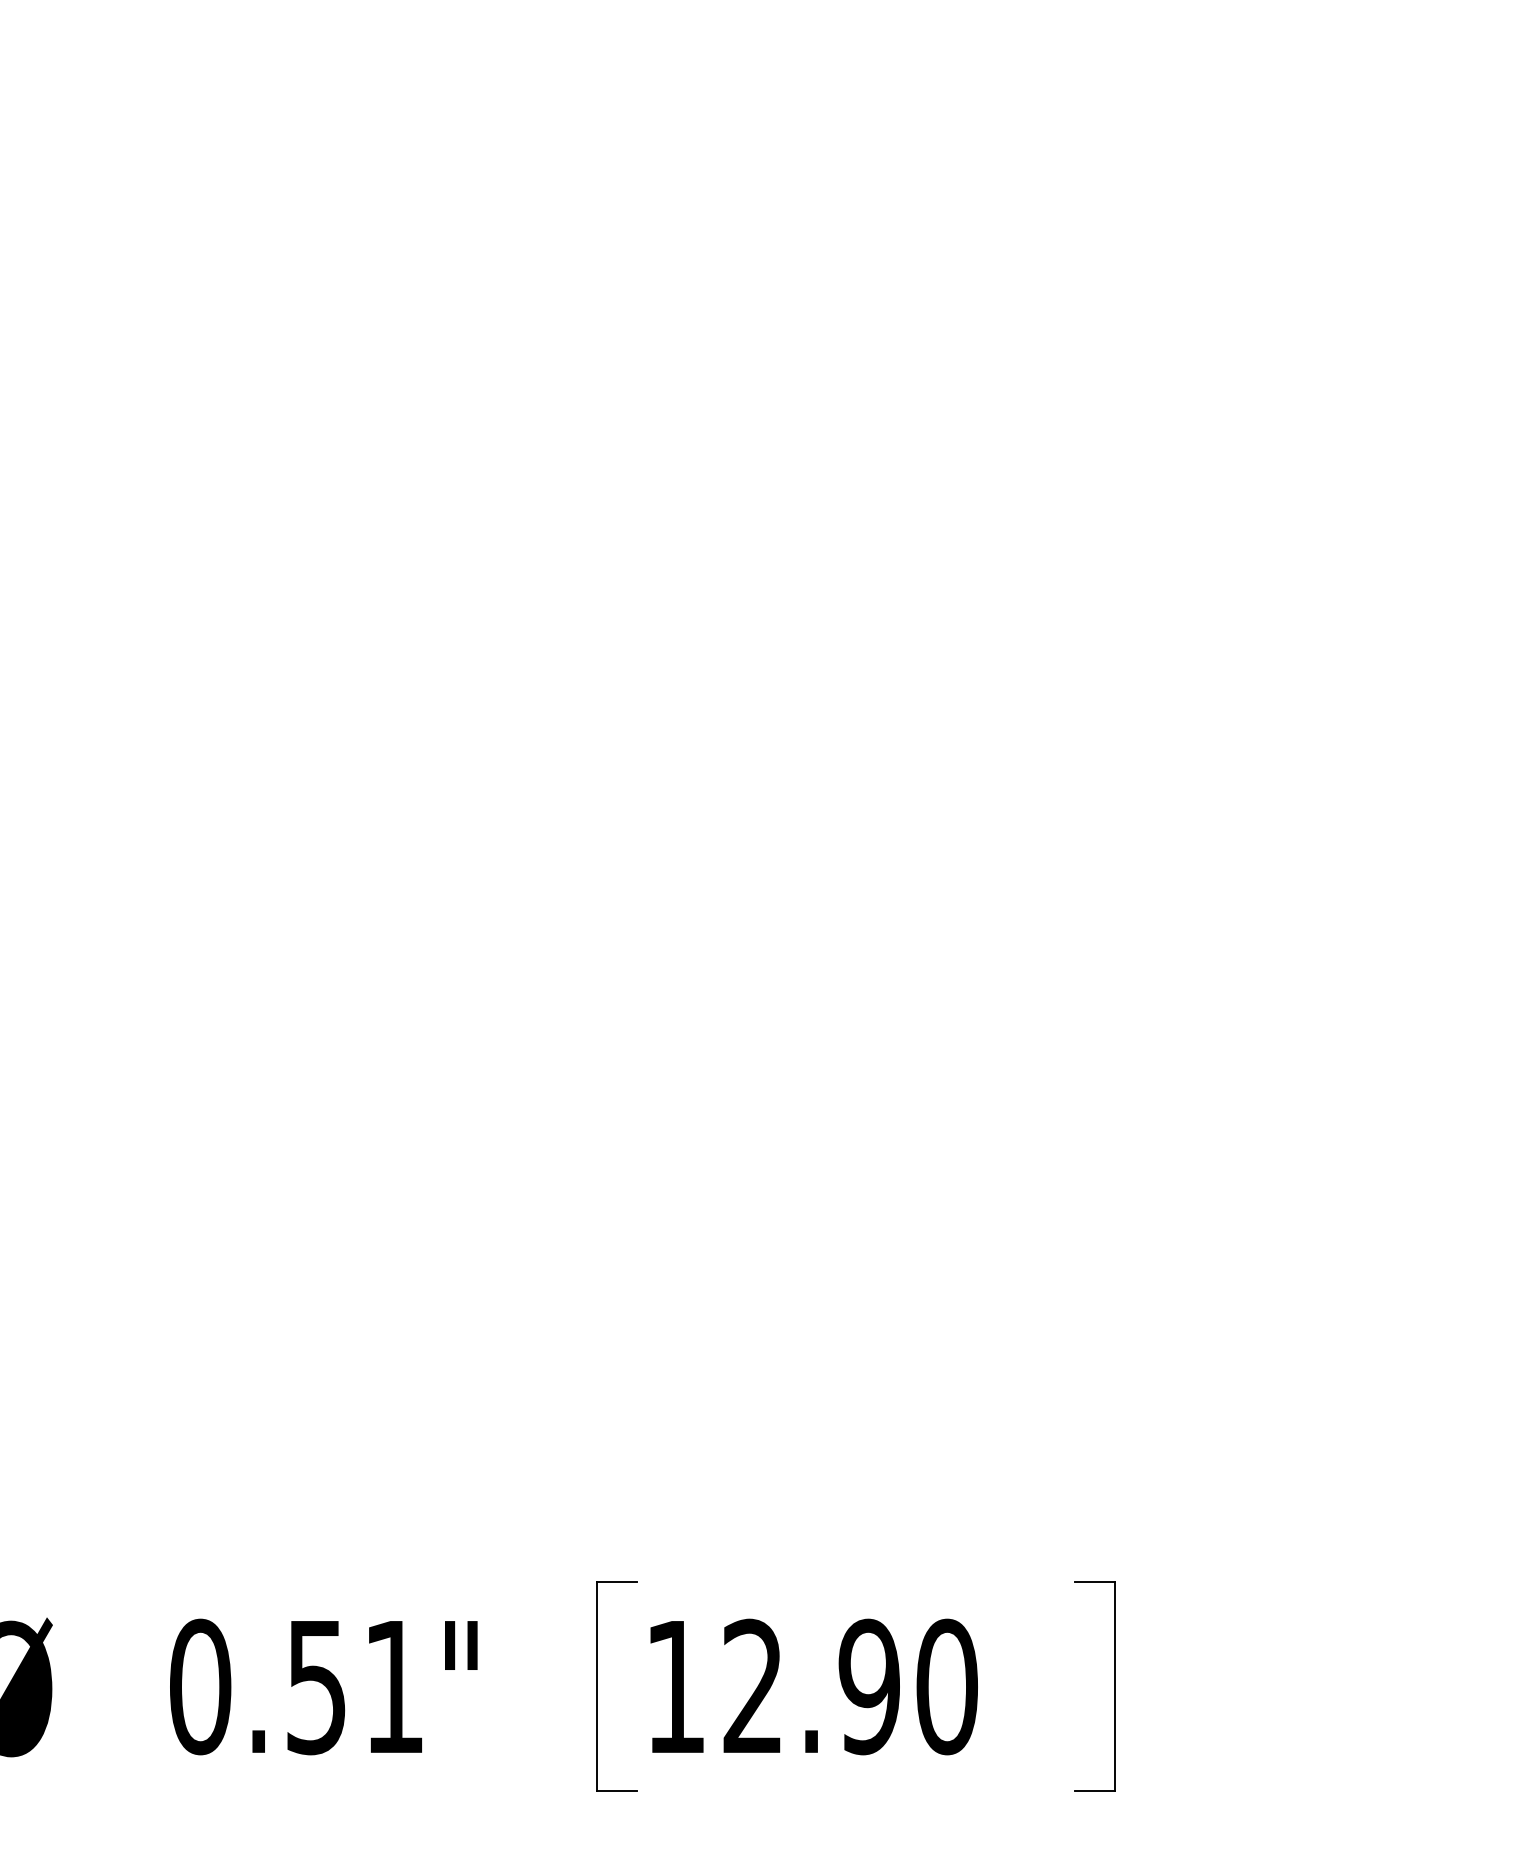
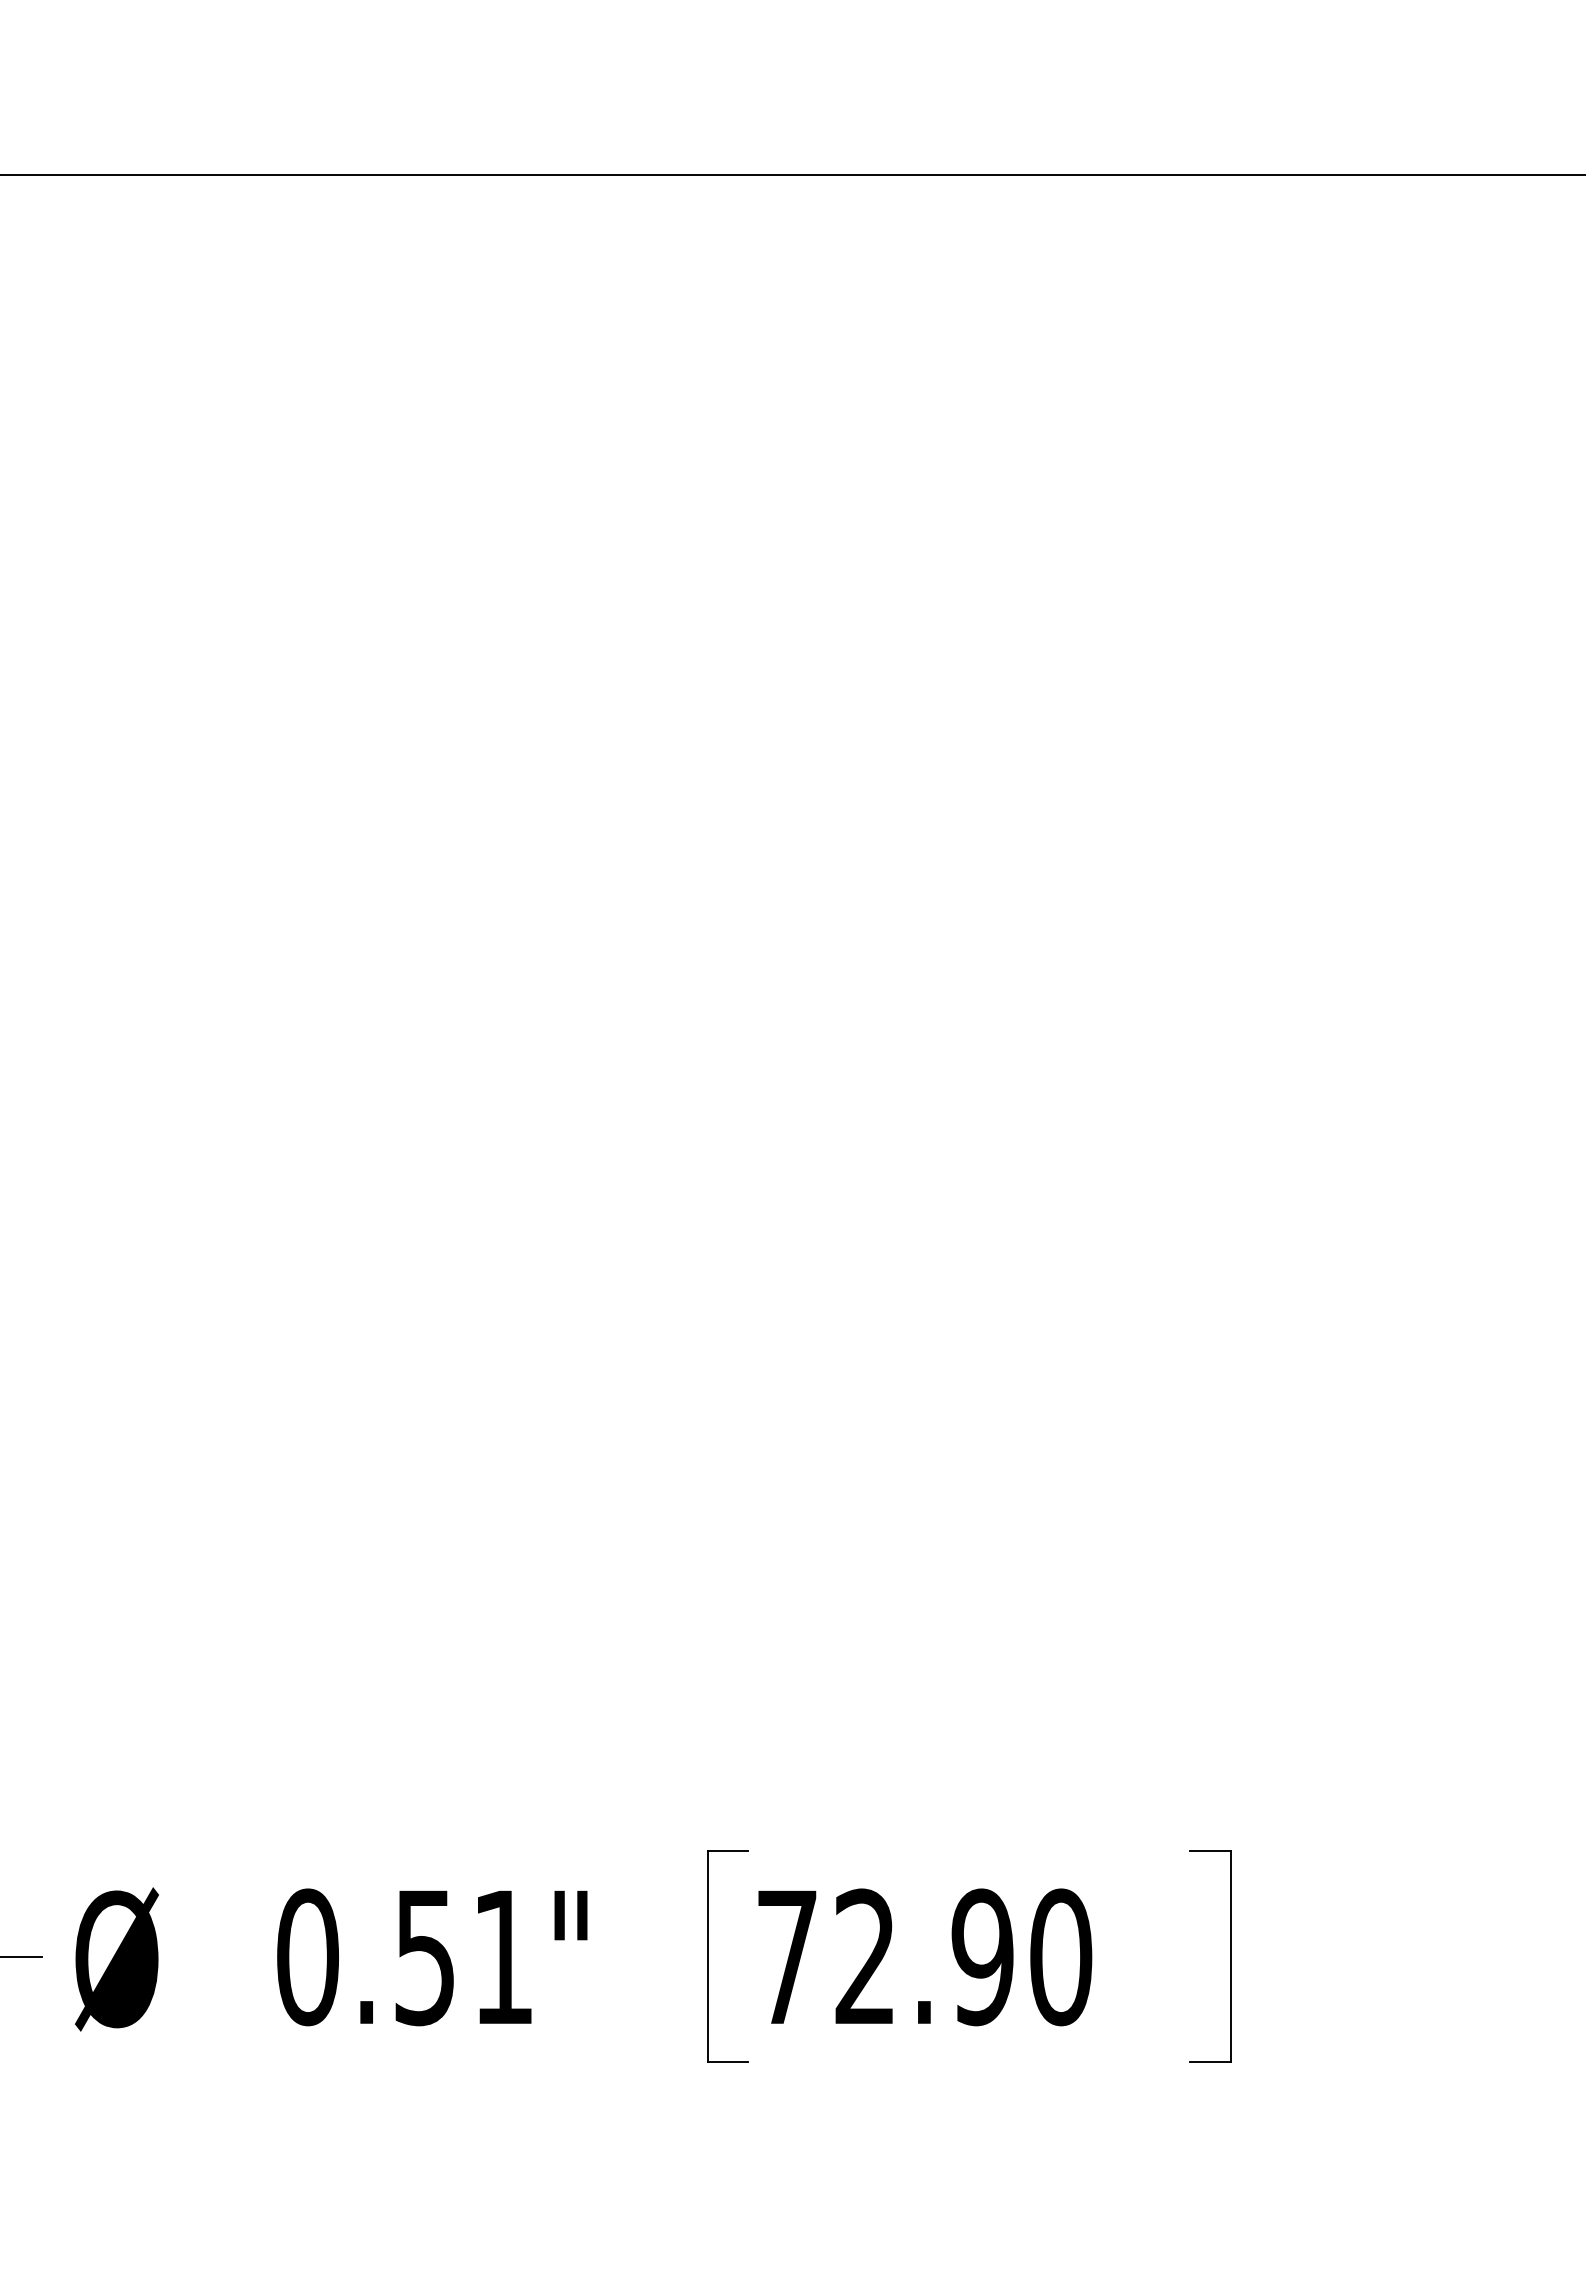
text: (675, 1686) -> (787, 1956), 12.90 -> 72.90

